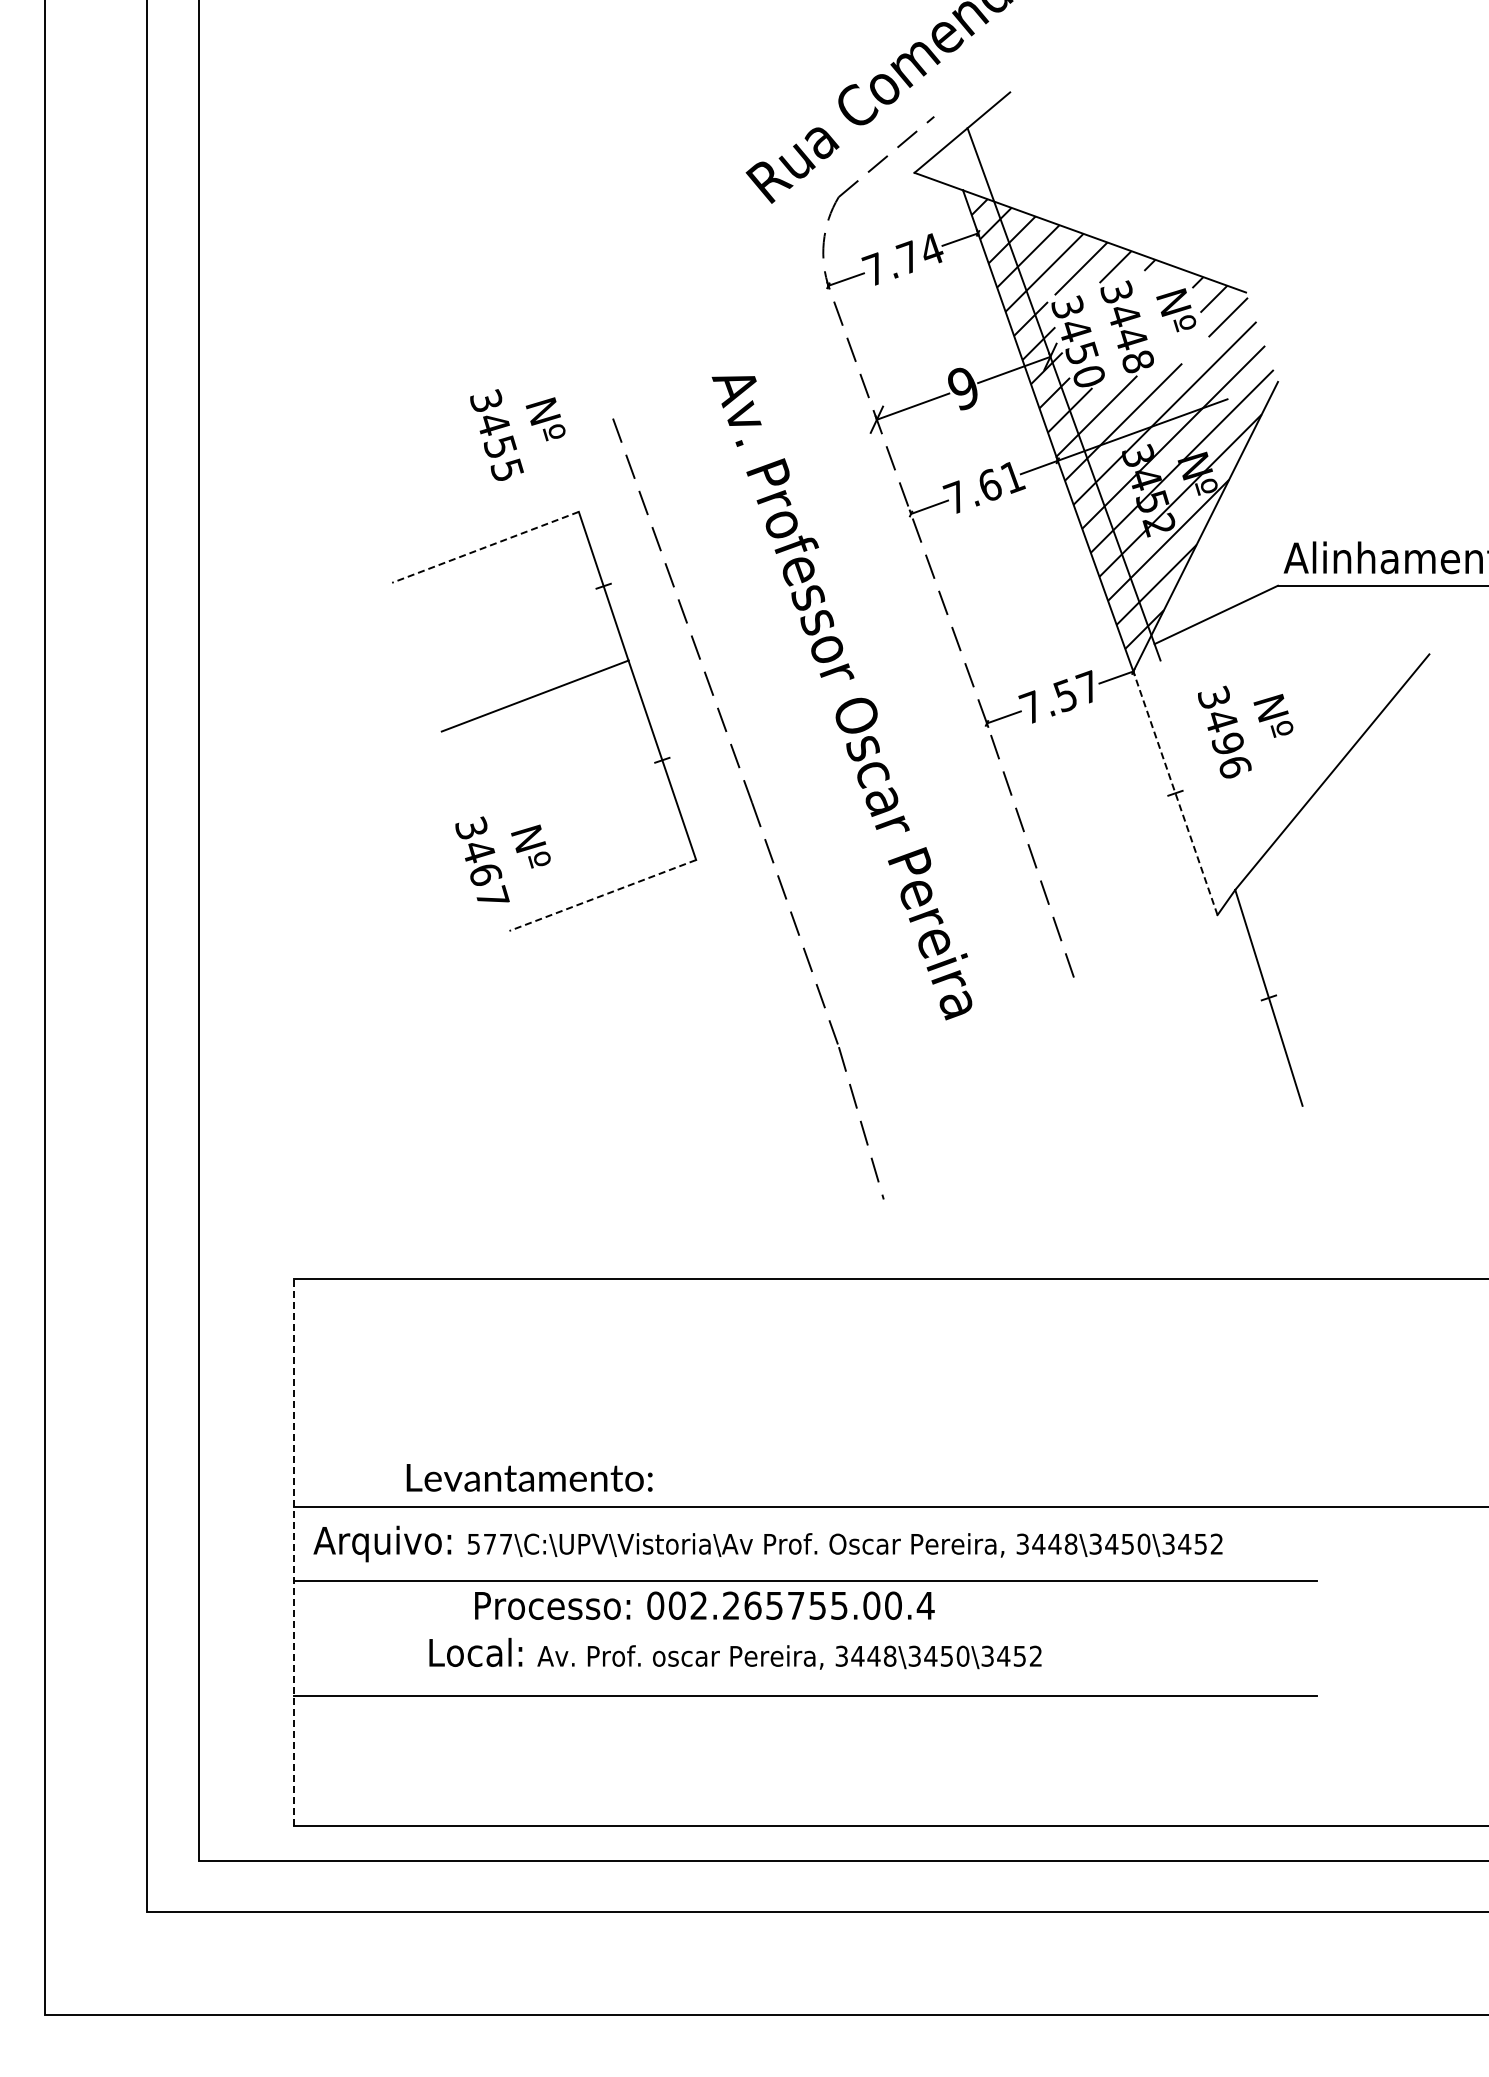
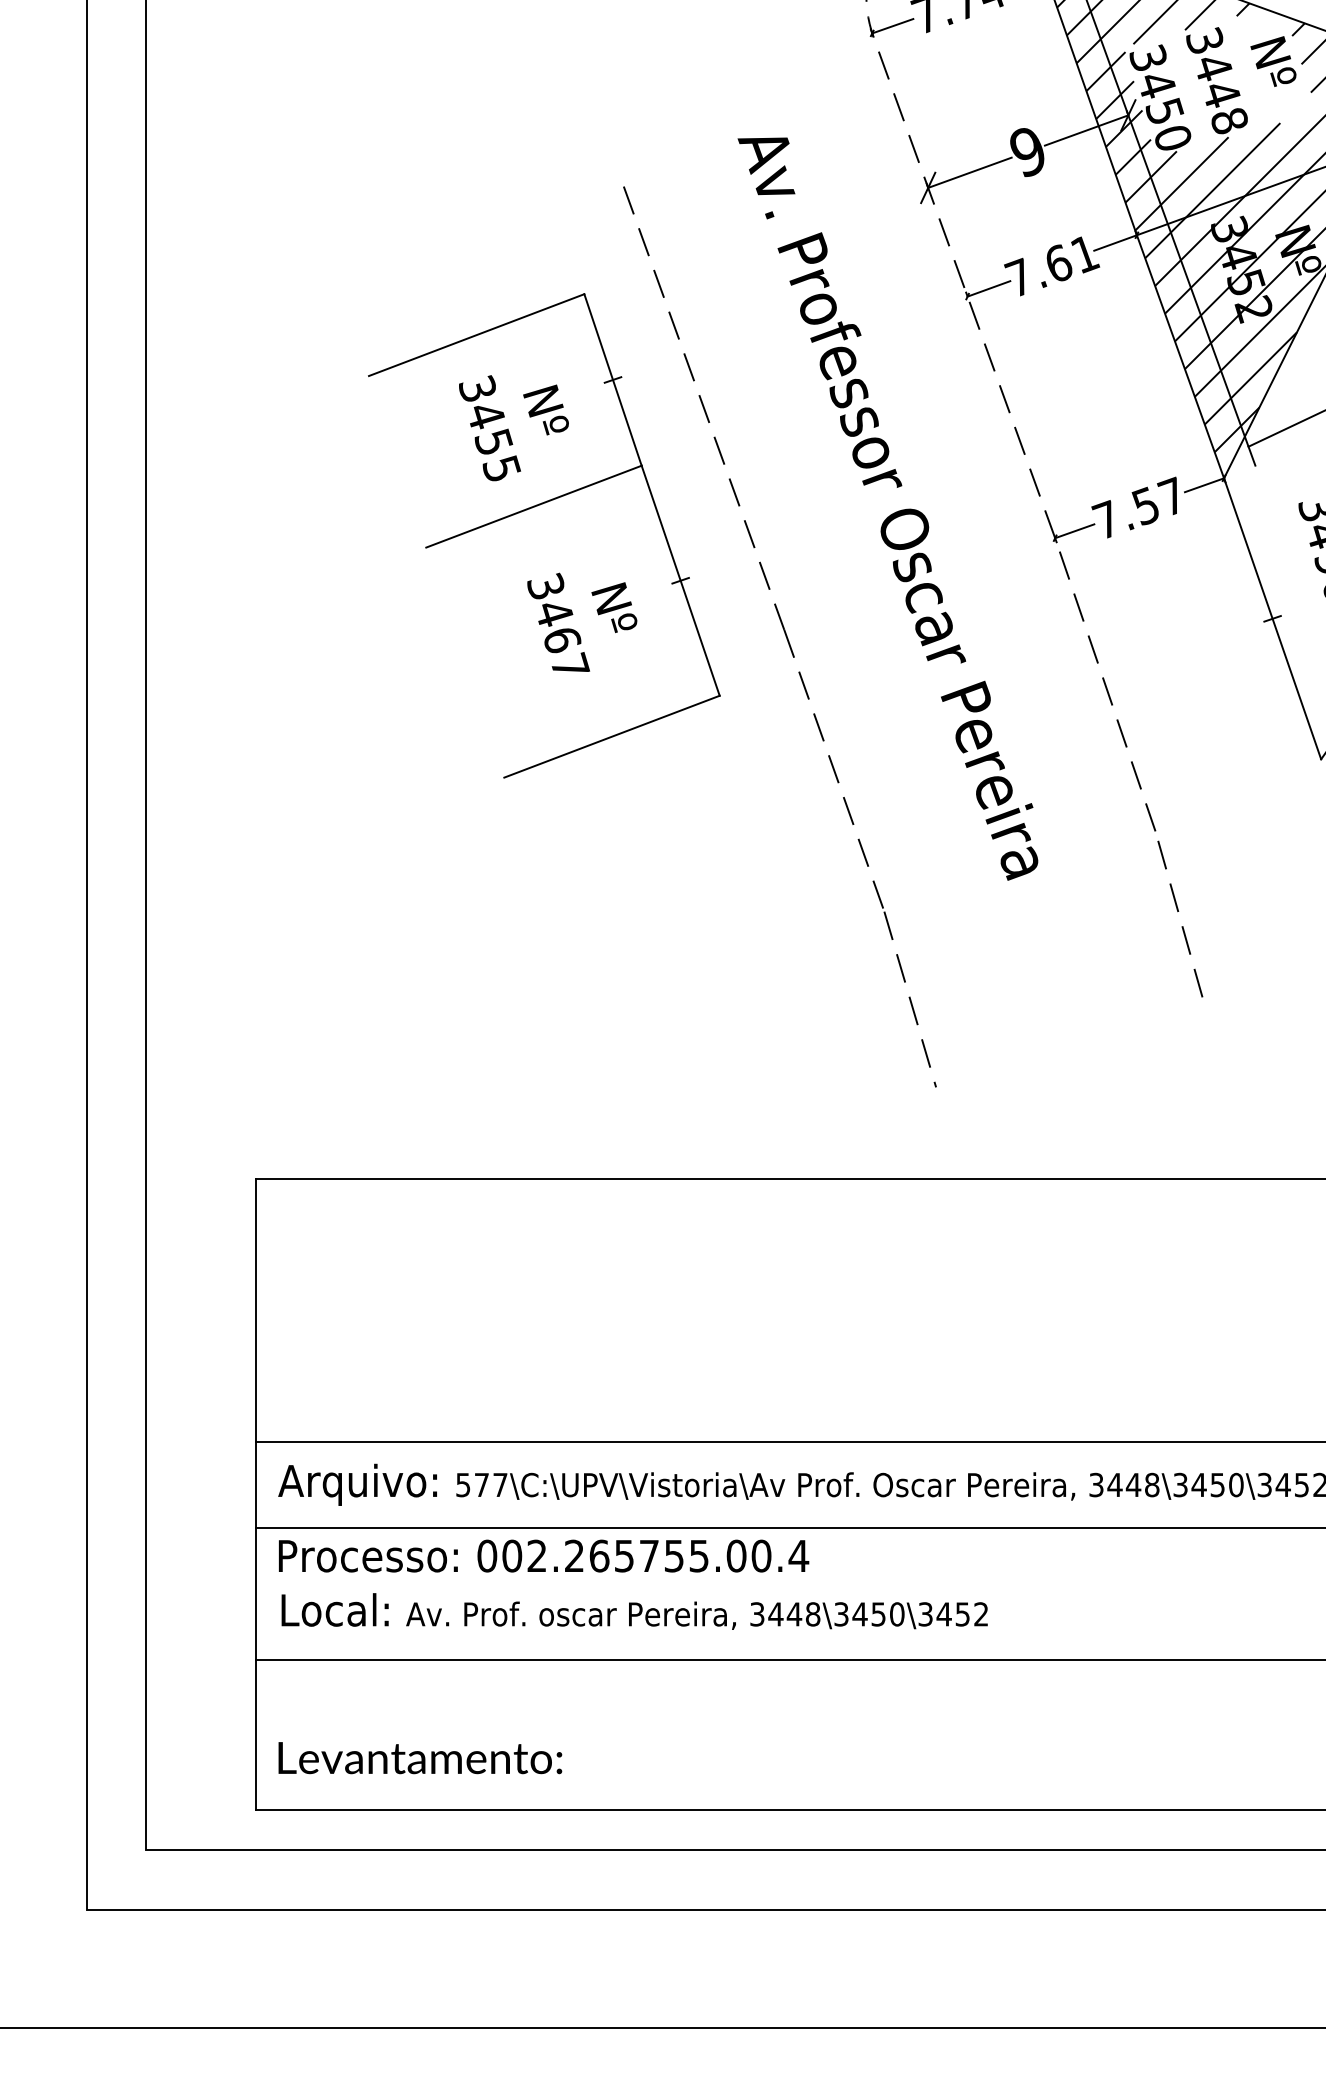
text: (517, 434) -> (513, 427), moved
line: (485, 547) -> (476, 335), dashed -> solid
line: (1175, 793) -> (1272, 619), dashed -> solid
text: (502, 859) -> (581, 622), moved
line: (602, 895) -> (611, 736), dashed -> solid
line: (1094, 1047) -> (1179, 912), added
text: (529, 1477) -> (420, 1757), moved
line: (294, 1551) -> (256, 1493), dashed -> solid
text: (704, 1605) -> (543, 1555), moved
text: (735, 1653) -> (634, 1611), moved

